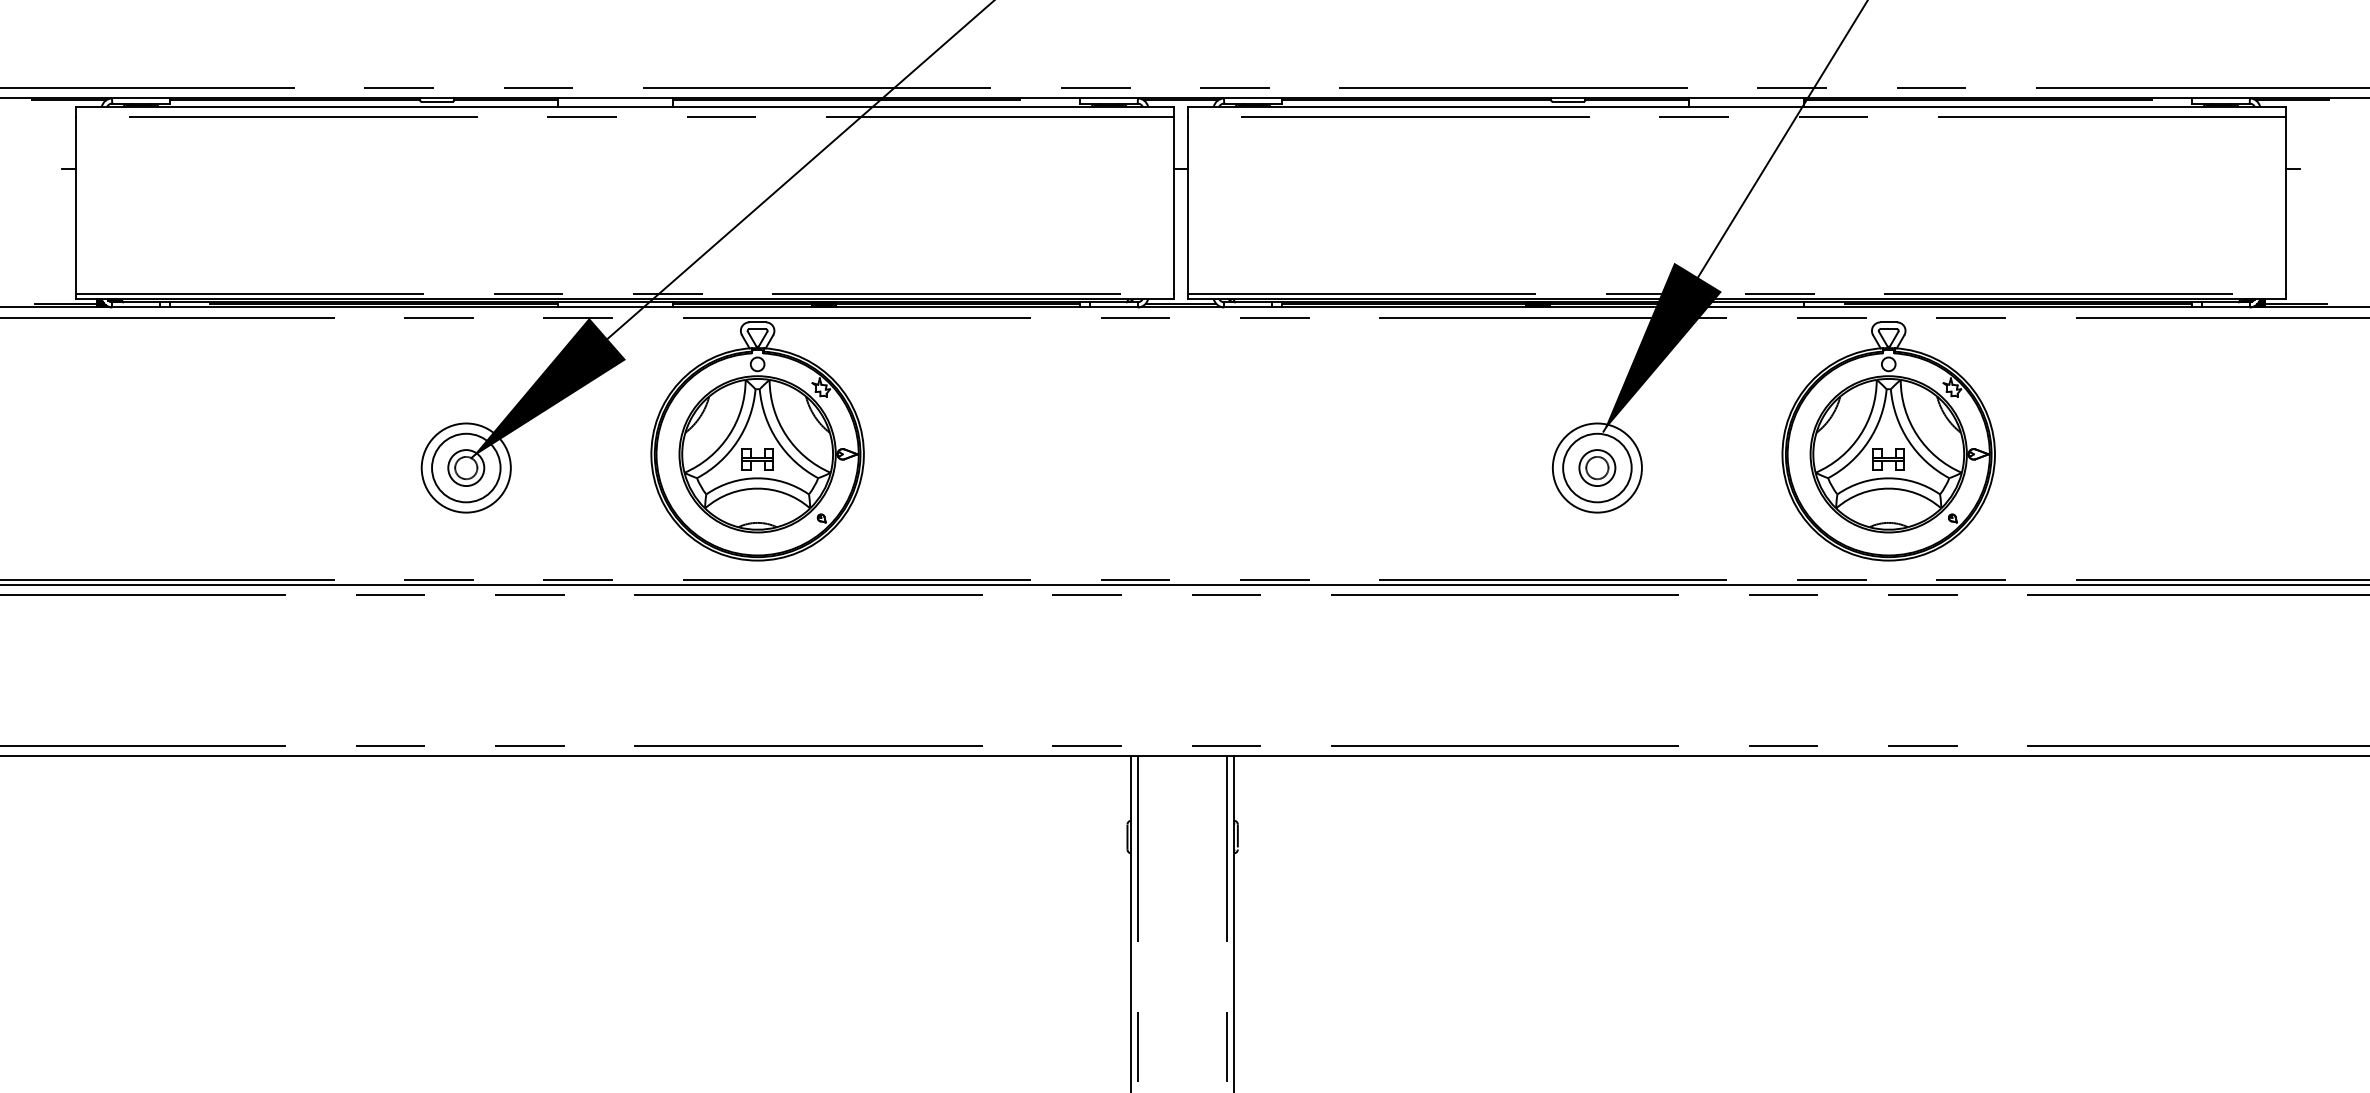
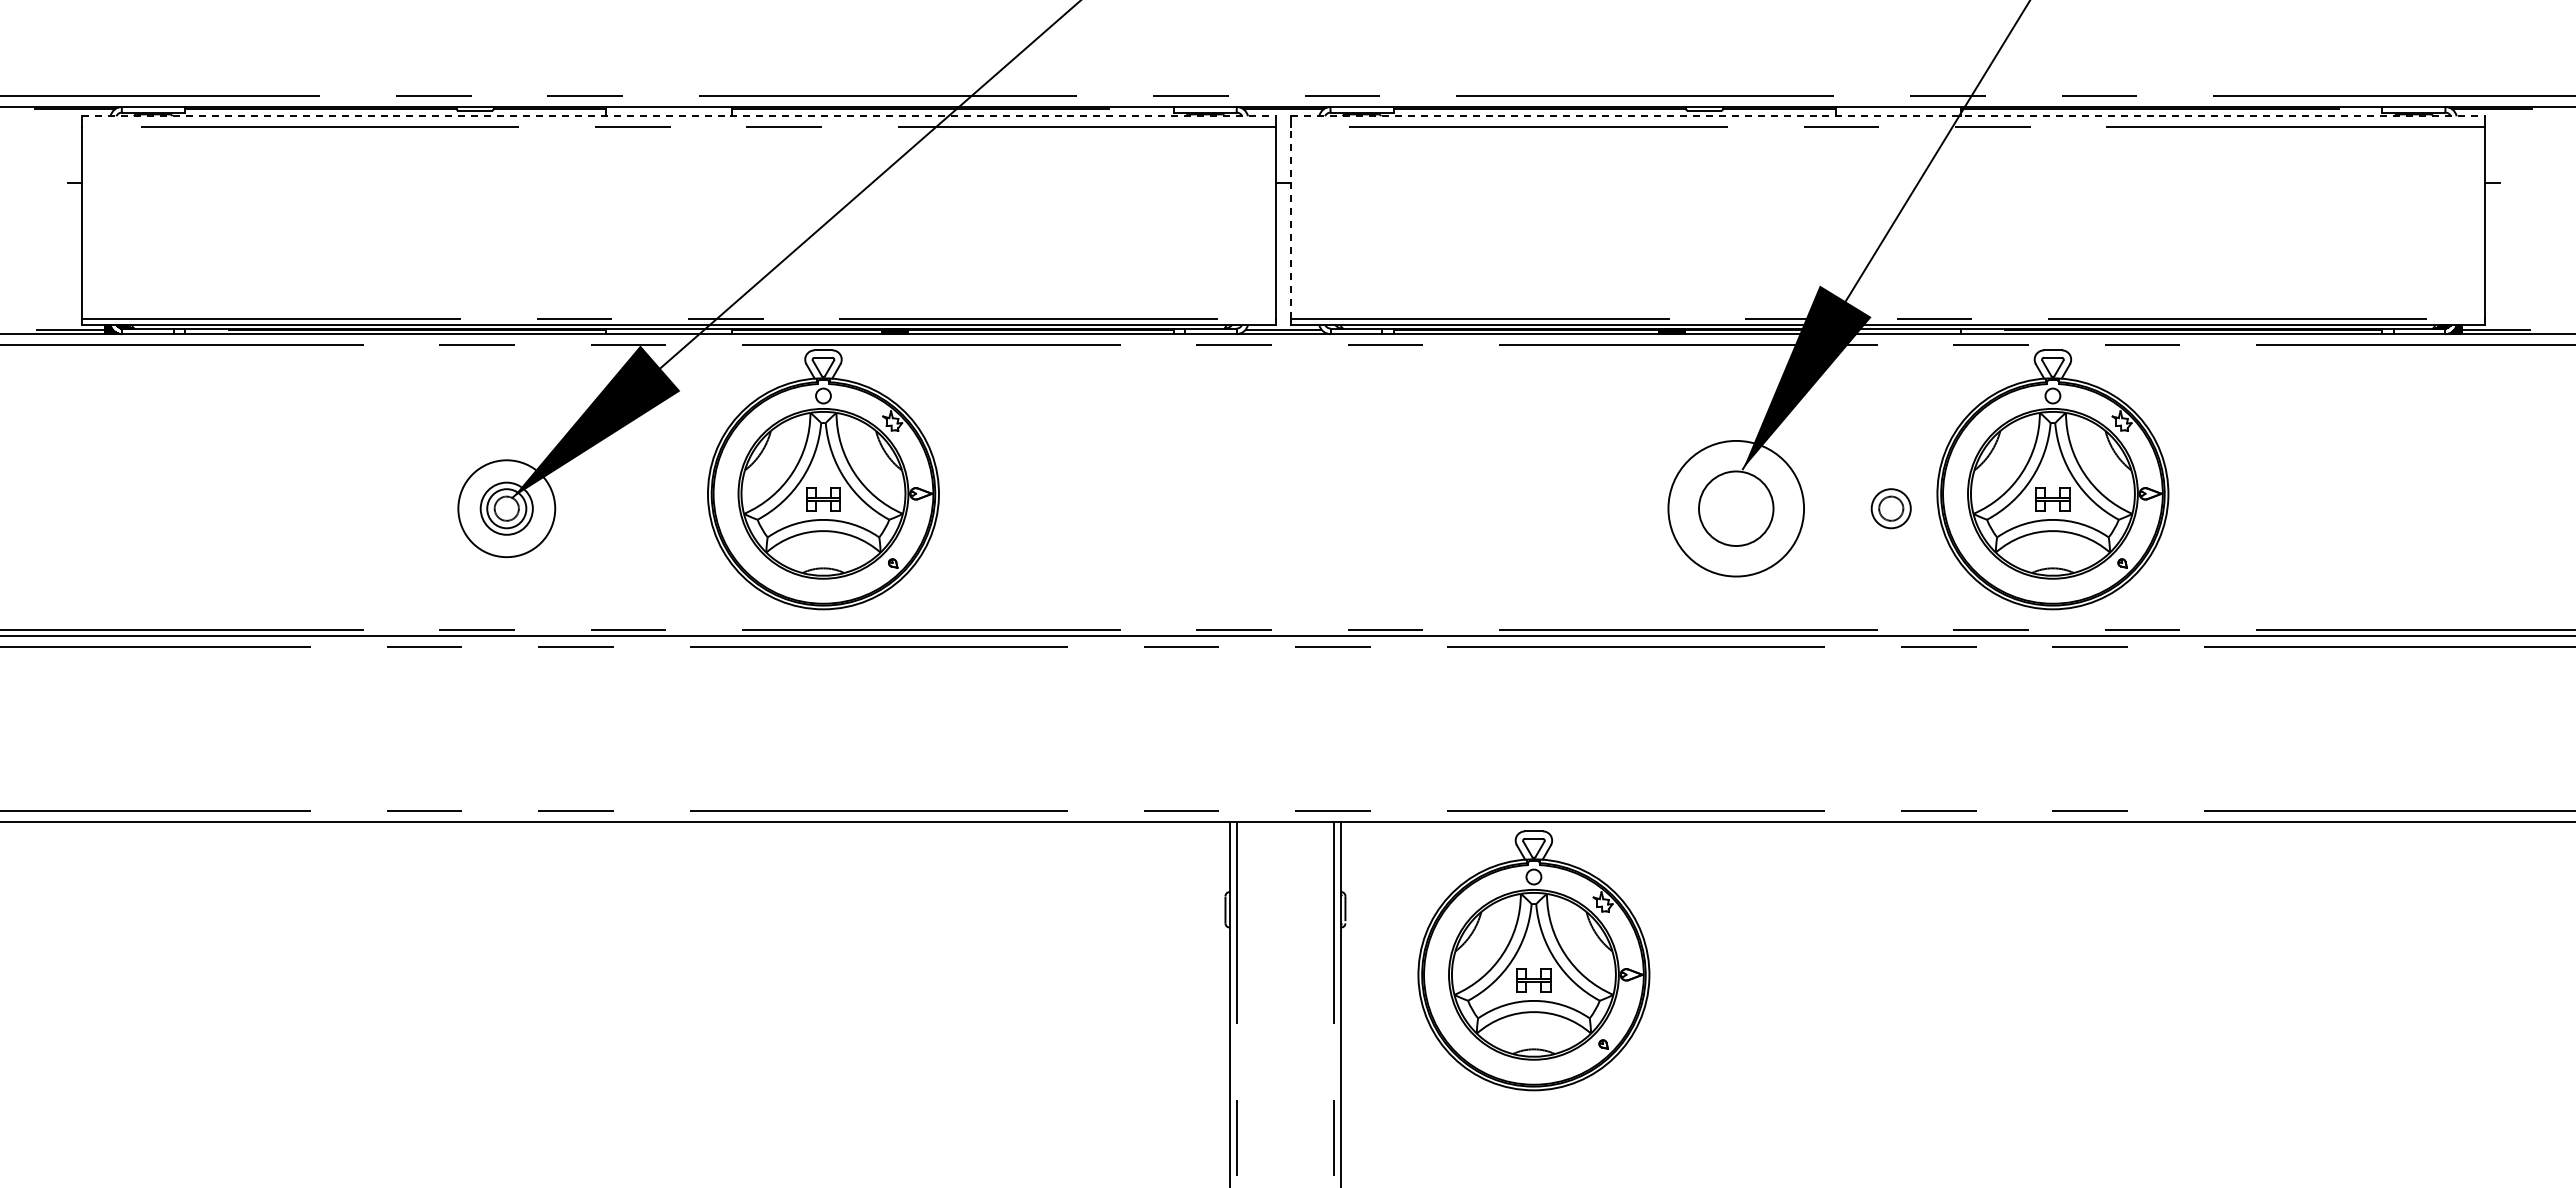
line: (625, 107) -> (679, 116), solid -> dashed
line: (1736, 107) -> (1887, 116), solid -> dashed
line: (1188, 205) -> (1291, 223), solid -> dashed
circle: (466, 467) -> (506, 508), size x0.7
circle: (1596, 467) -> (1735, 508), size x1.4
part: (1596, 467) -> (1890, 508), moved
part: (1410, 883) -> (1533, 960), added

